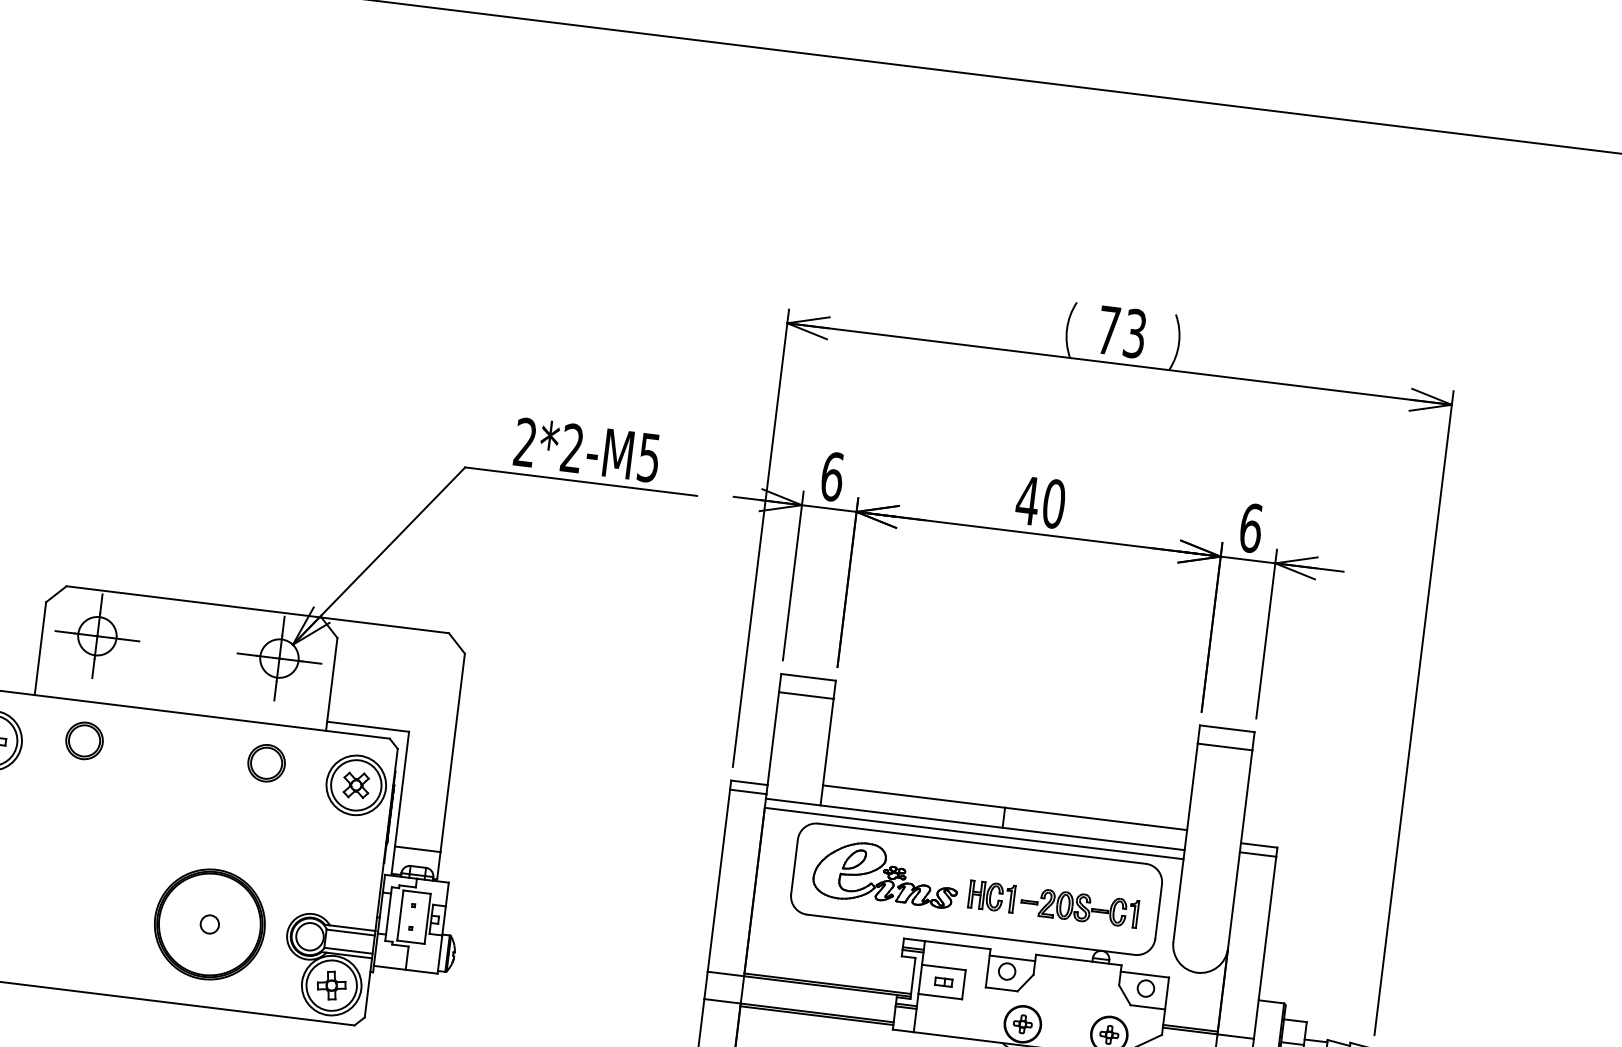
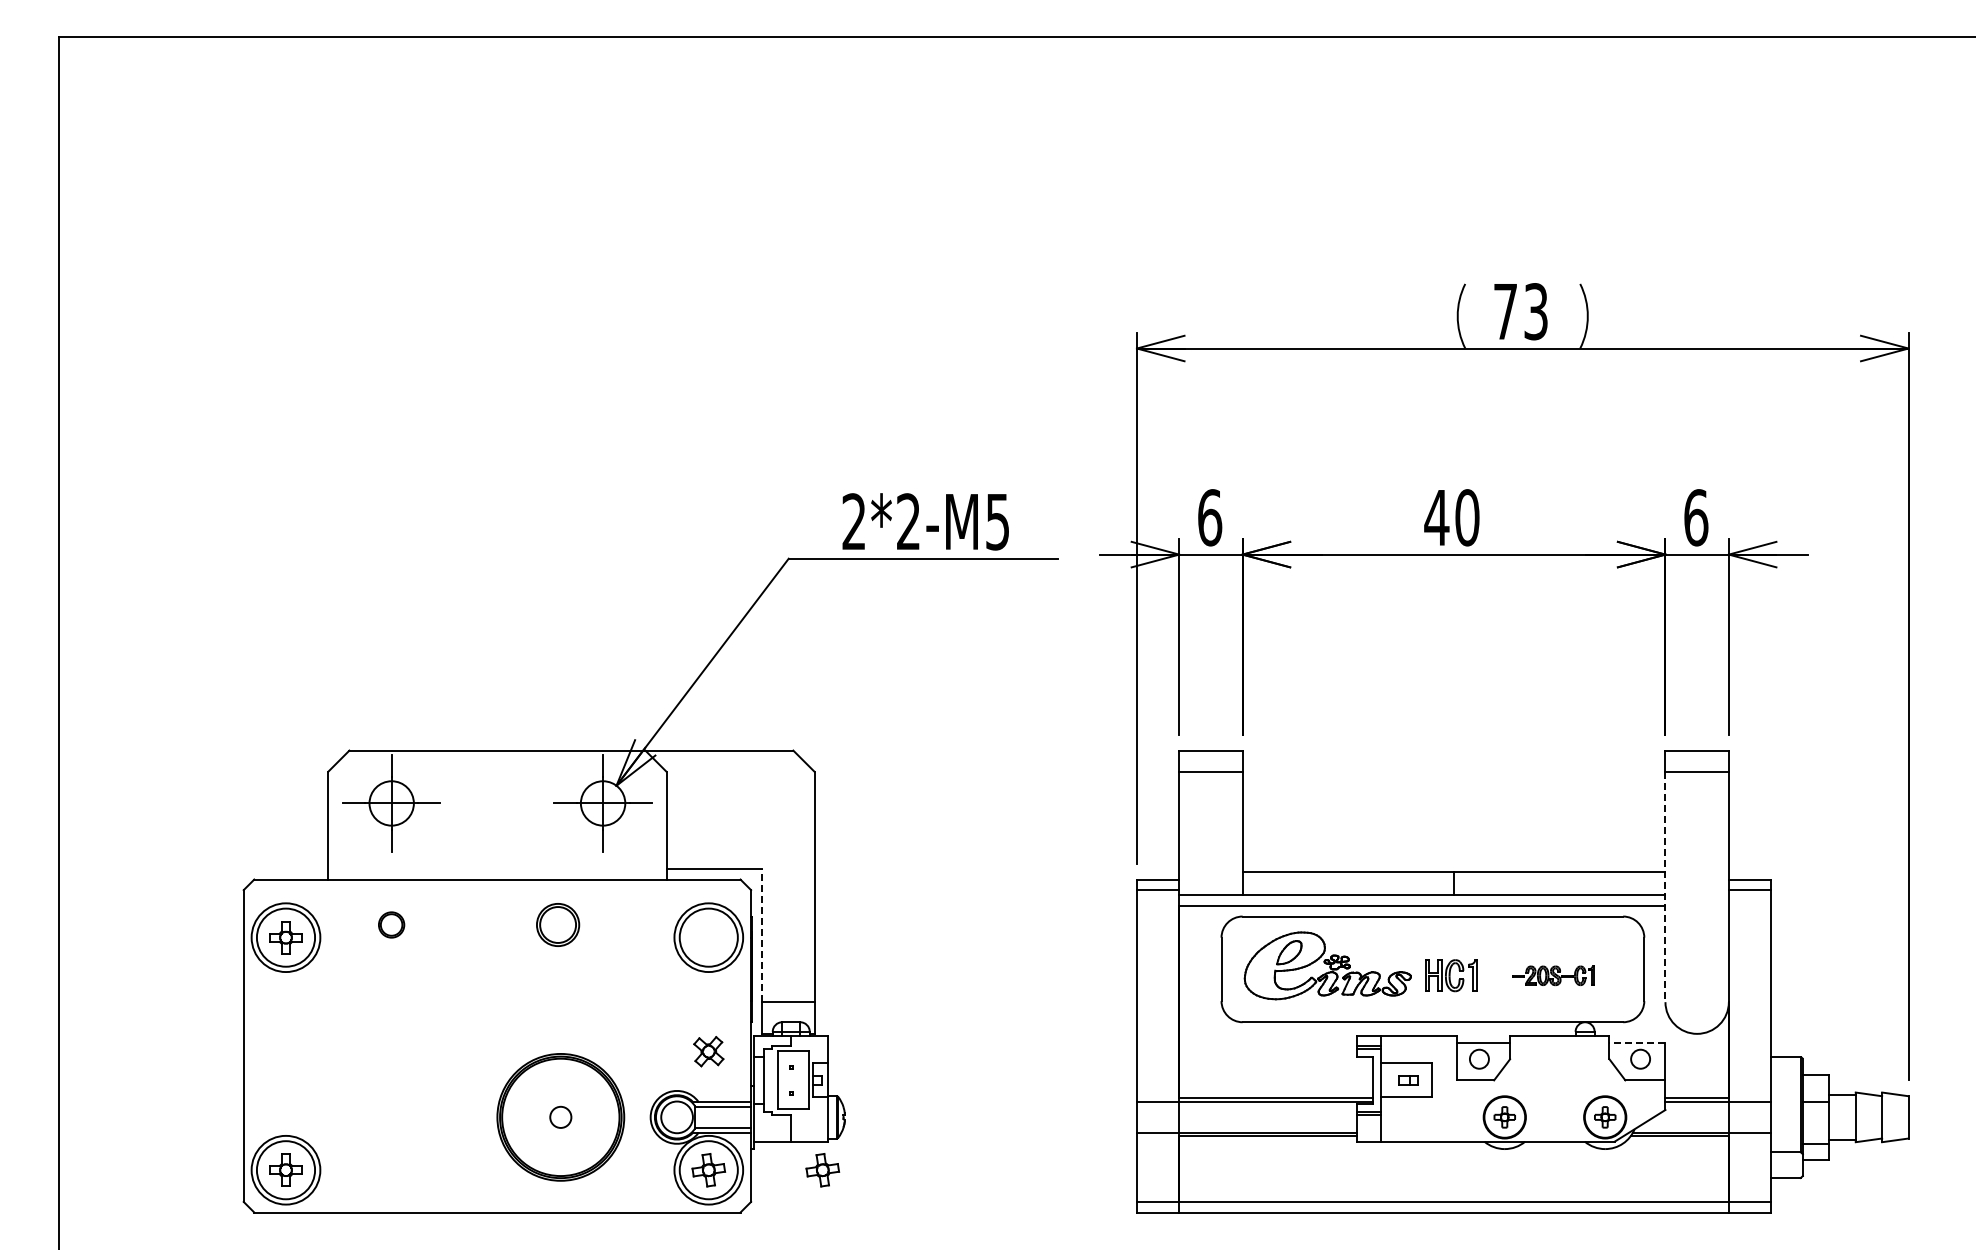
part: (84, 740) -> (391, 924), size x0.6
part: (267, 762) -> (558, 924), moved
part: (356, 785) -> (708, 1051), moved
line: (401, 789) -> (761, 935), solid -> dashed
line: (1185, 843) -> (1665, 887), solid -> dashed
part: (1079, 907) -> (1553, 975), size x0.6
line: (1144, 974) -> (1636, 1043), solid -> dashed
part: (429, 997) -> (822, 1170), added

